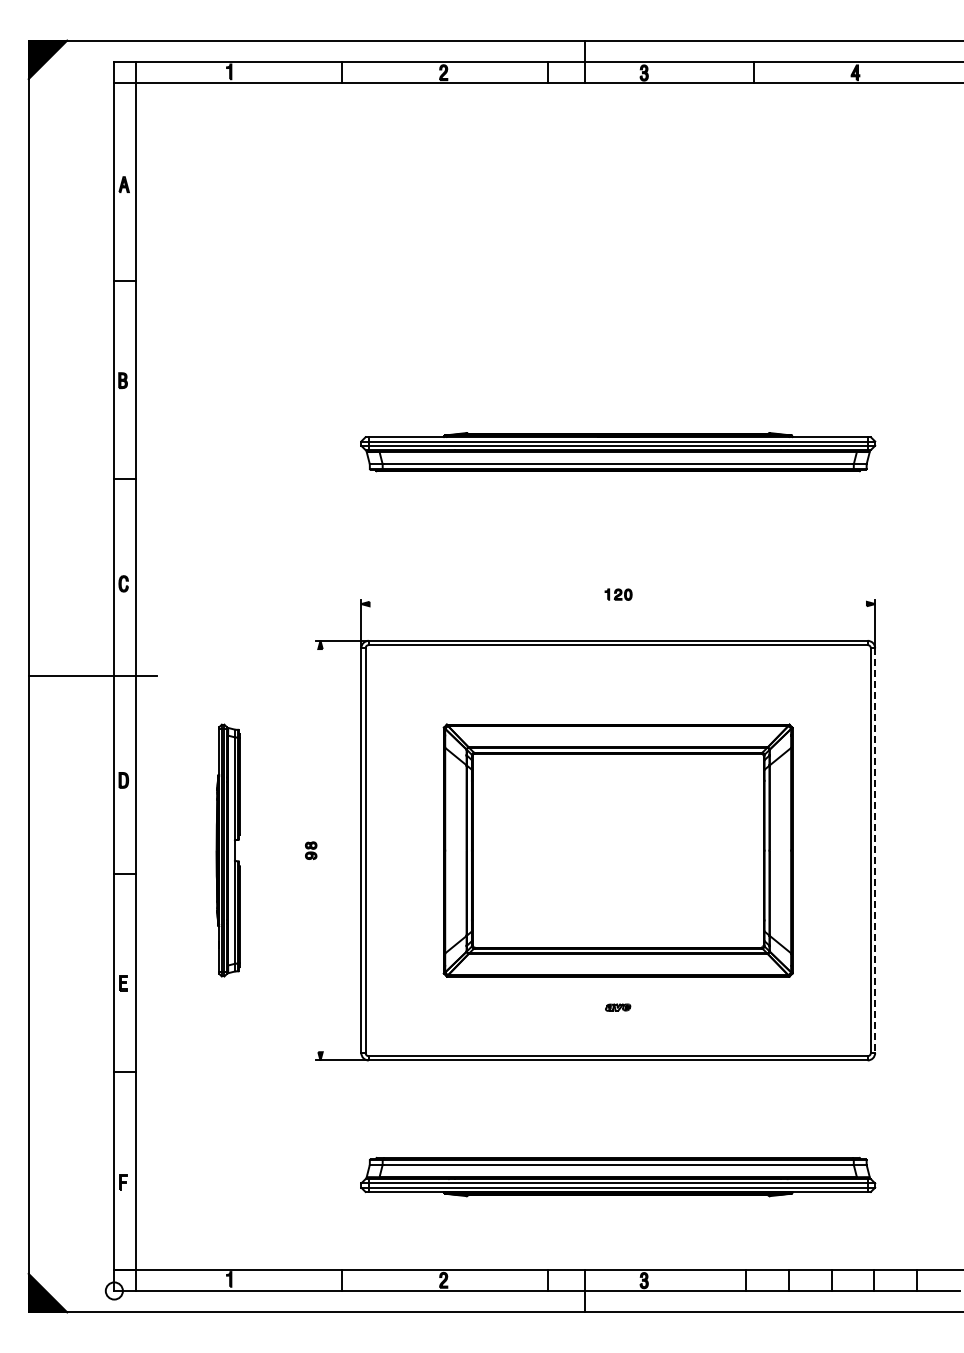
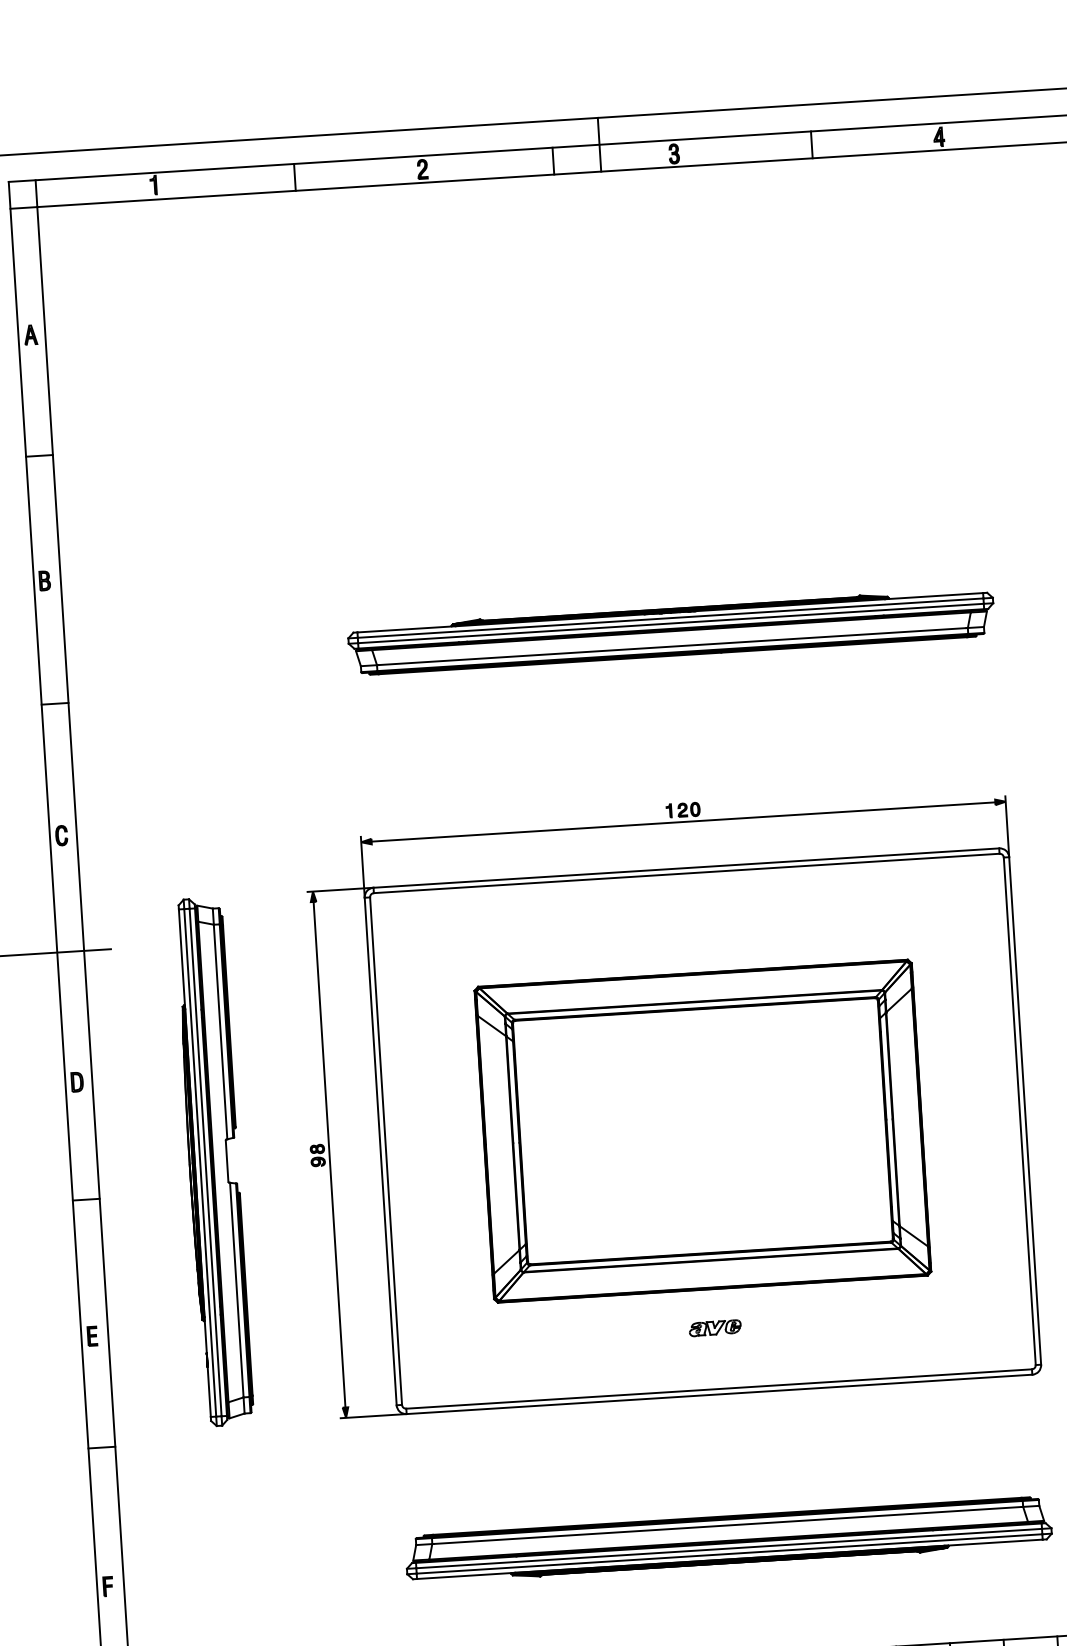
line: (617, 604) -> (682, 822), added
part: (228, 850) -> (214, 1161), size x1.67
line: (320, 850) -> (329, 1154), added
line: (875, 851) -> (1025, 1112), dashed -> solid
part: (617, 1007) -> (714, 1328), size x1.67

